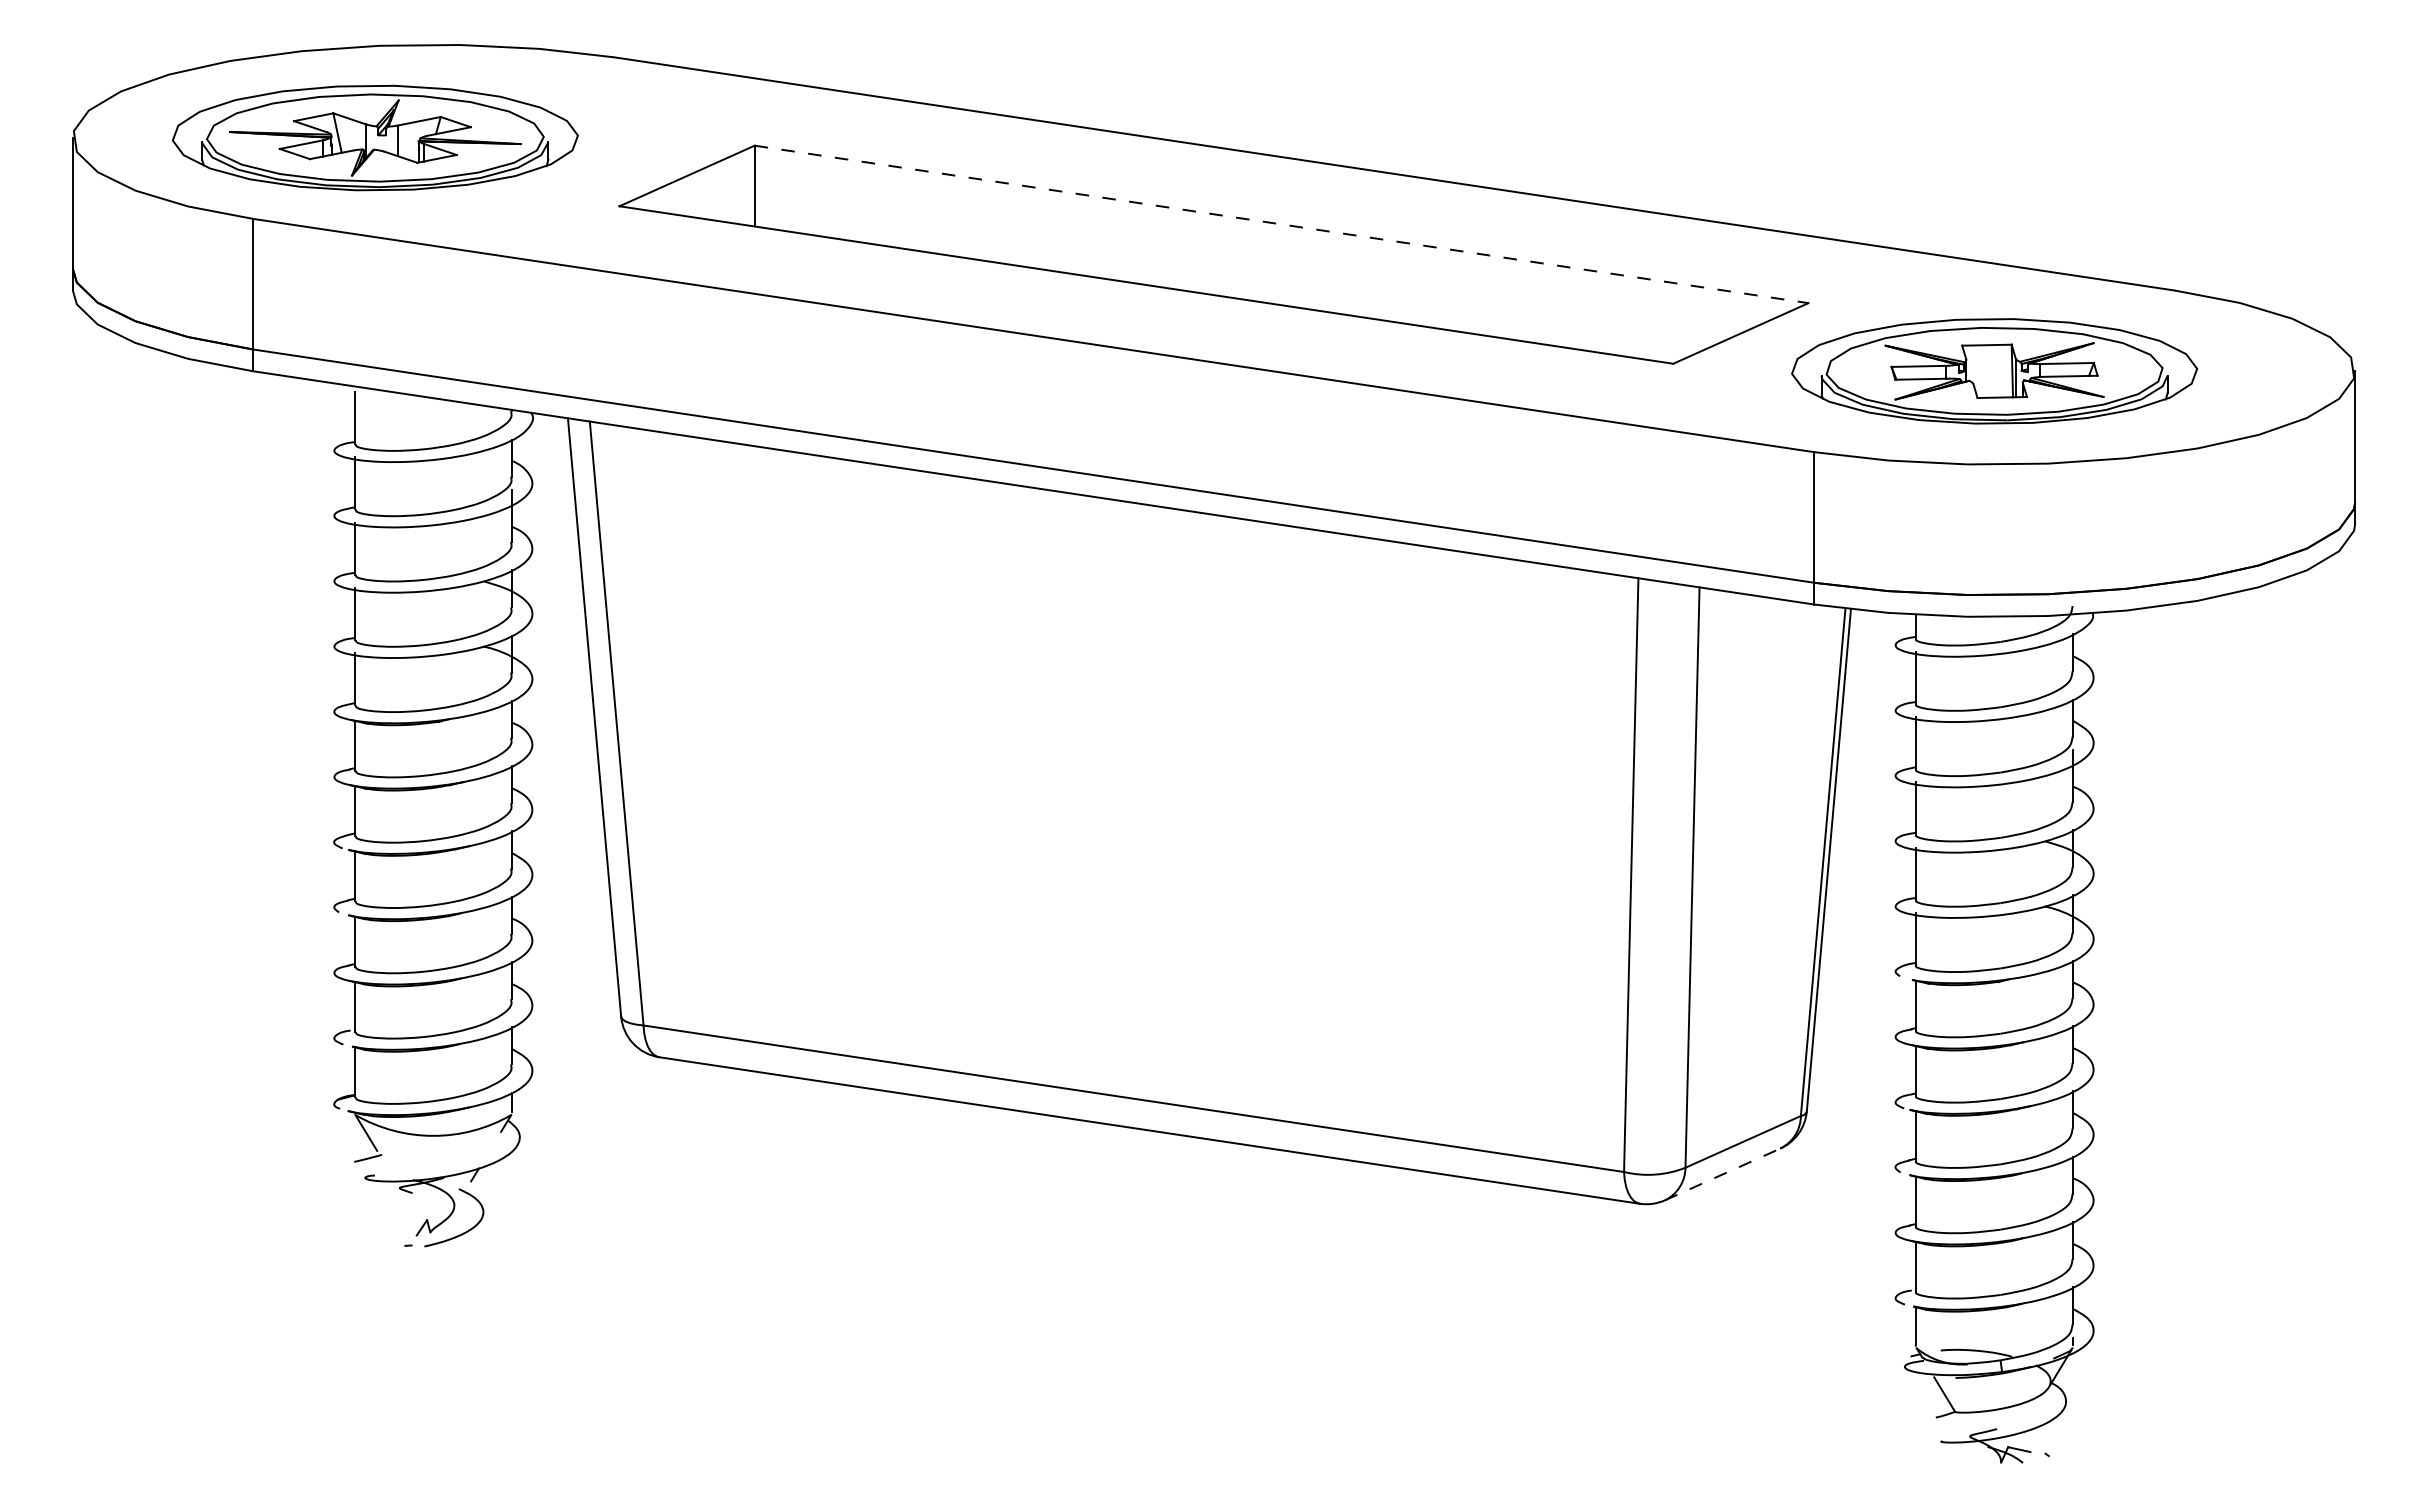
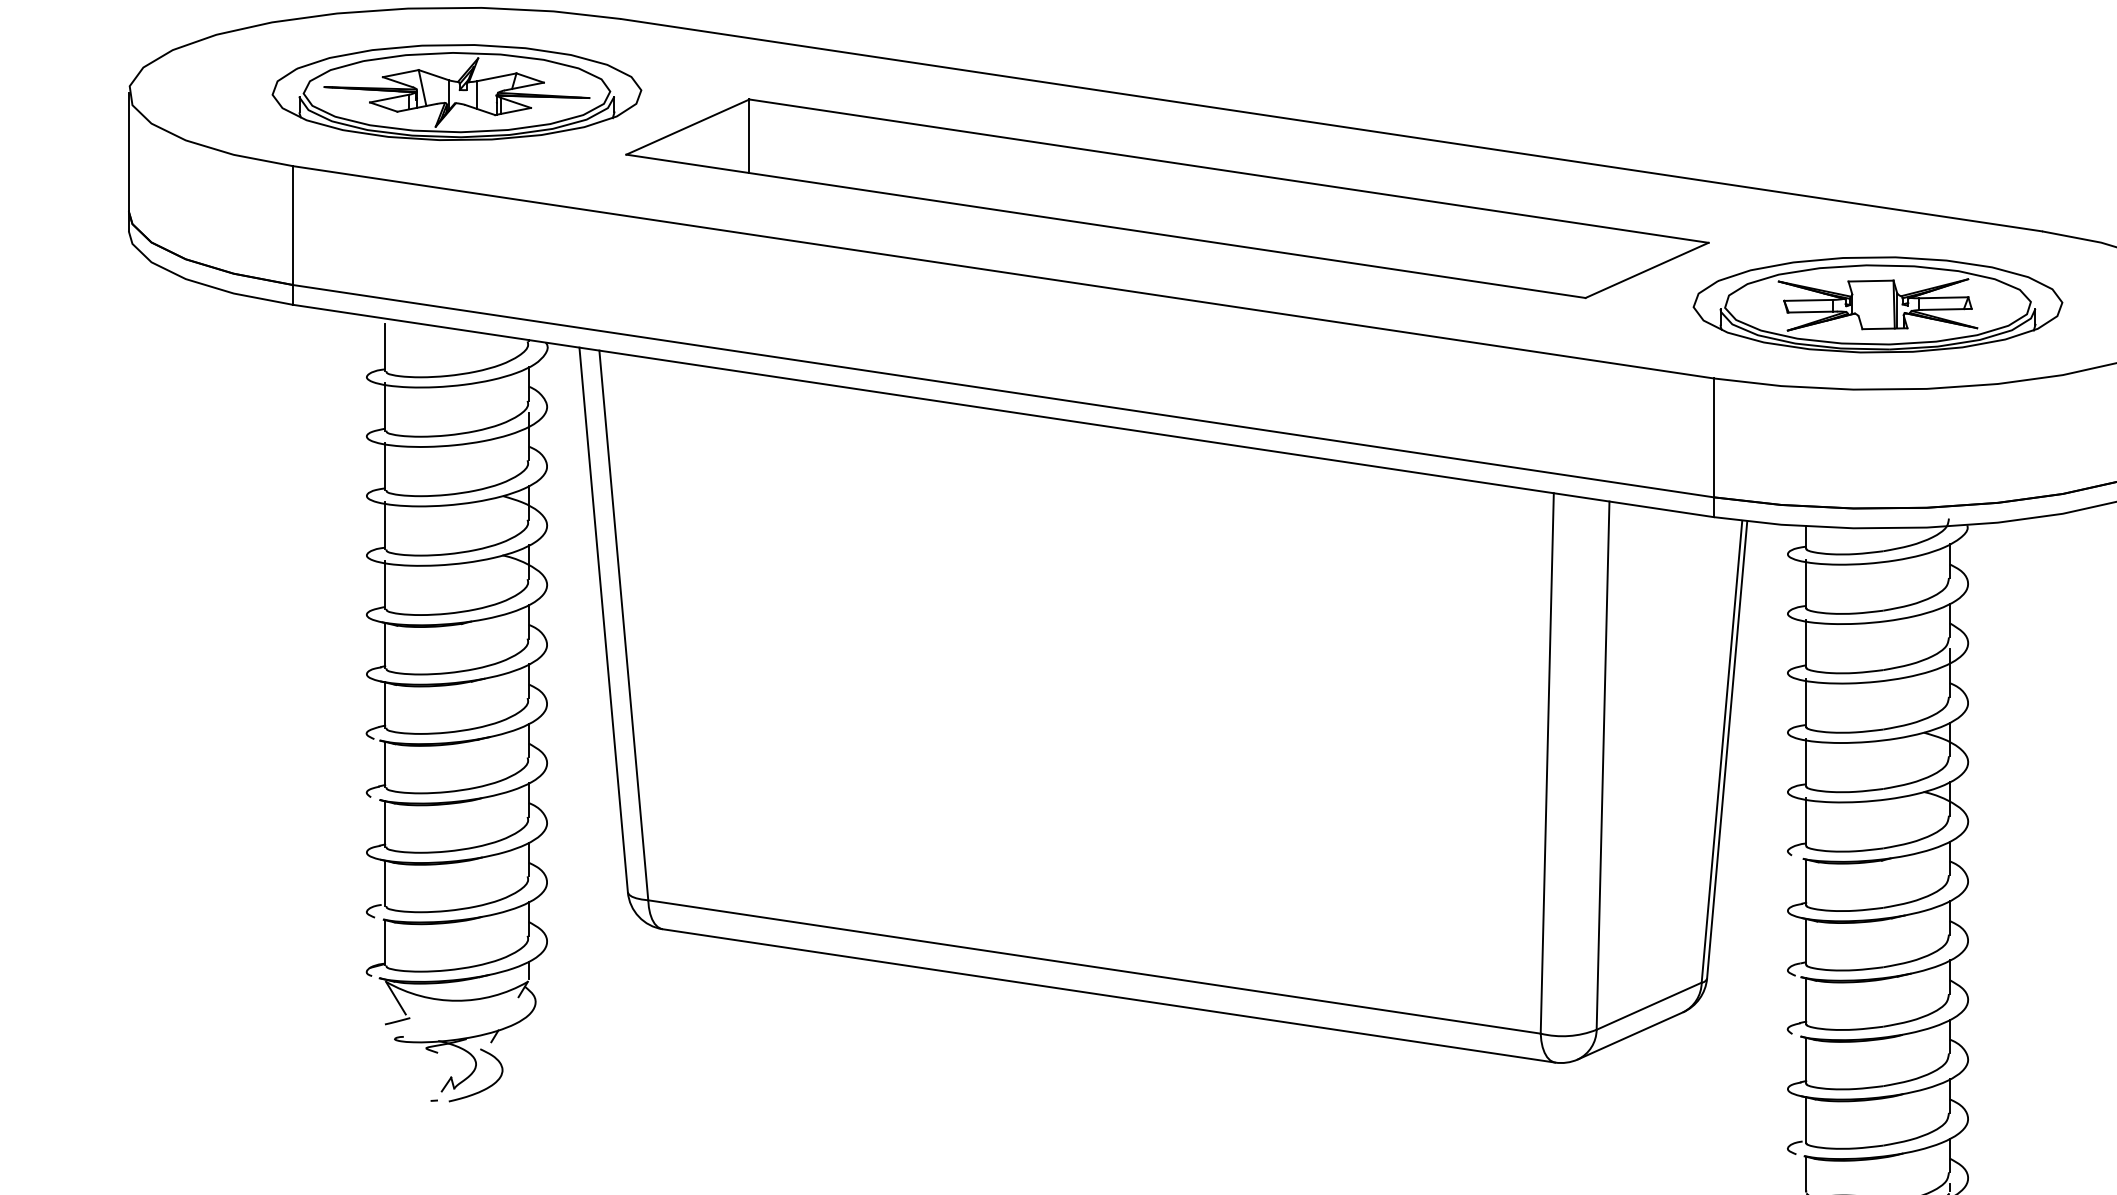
part: (374, 137) -> (456, 92), moved
line: (1281, 224) -> (1228, 171), dashed -> solid
line: (1723, 1174) -> (1631, 1035), dashed -> solid

